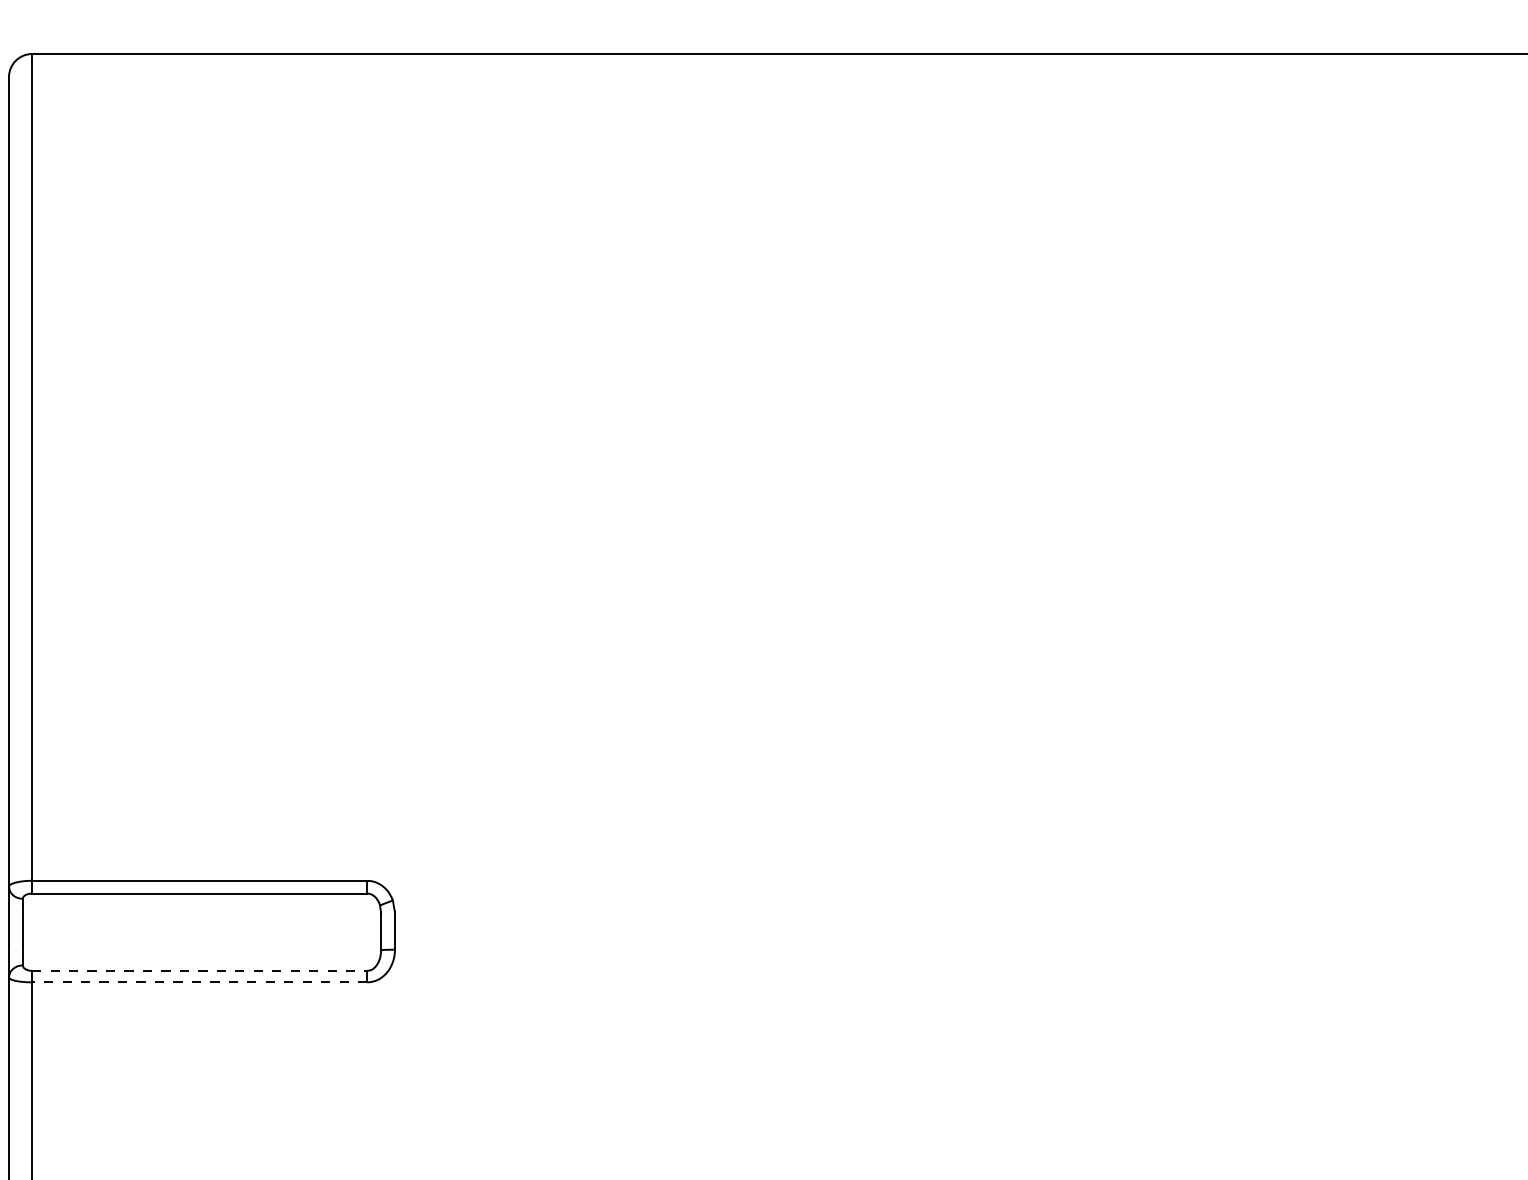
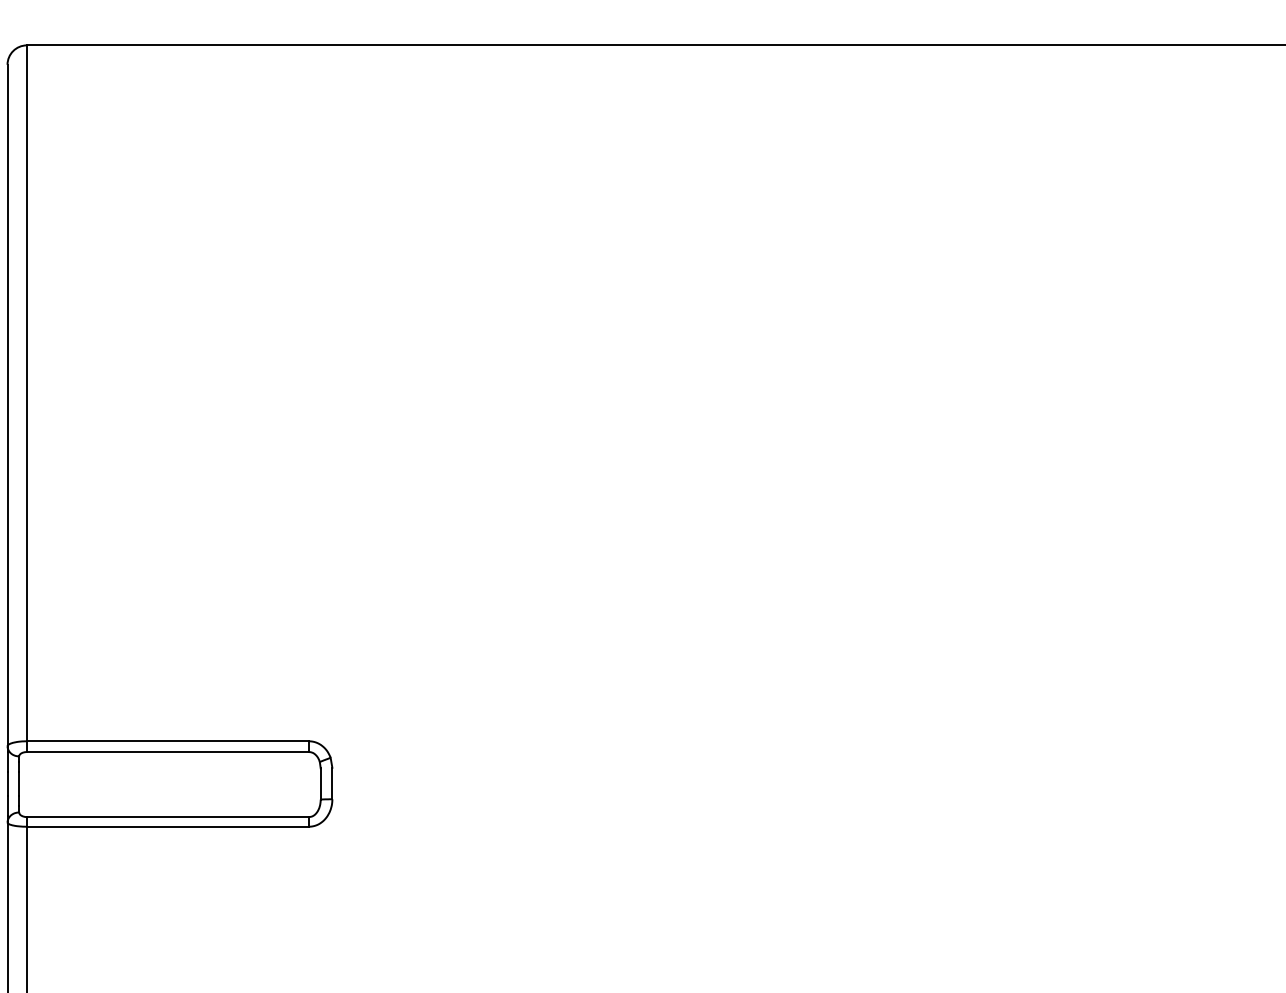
line: (200, 971) -> (168, 817), dashed -> solid
line: (199, 982) -> (167, 826), dashed -> solid

